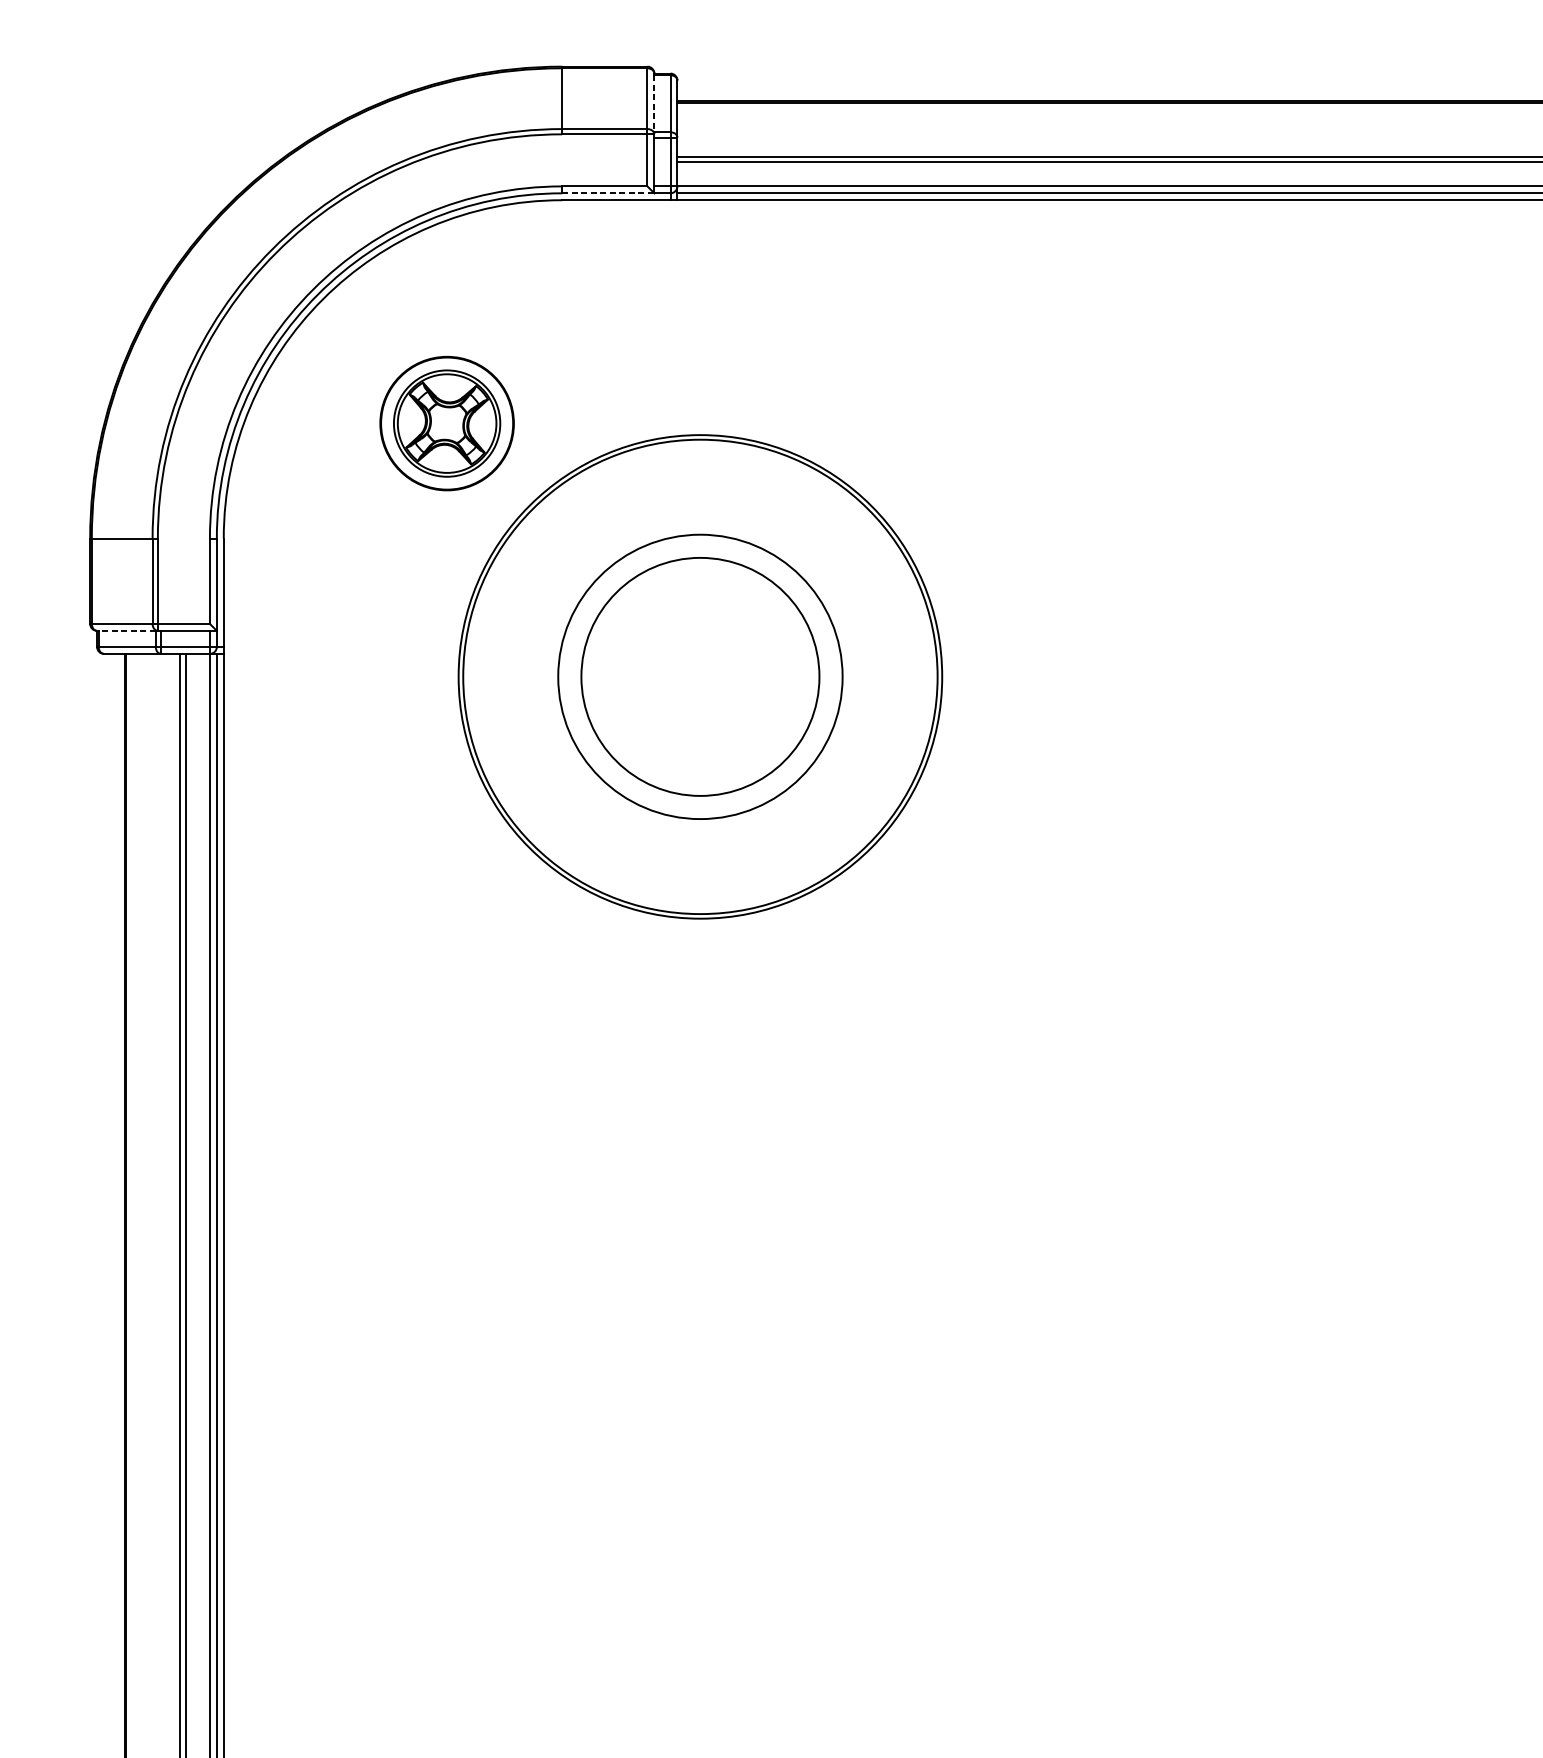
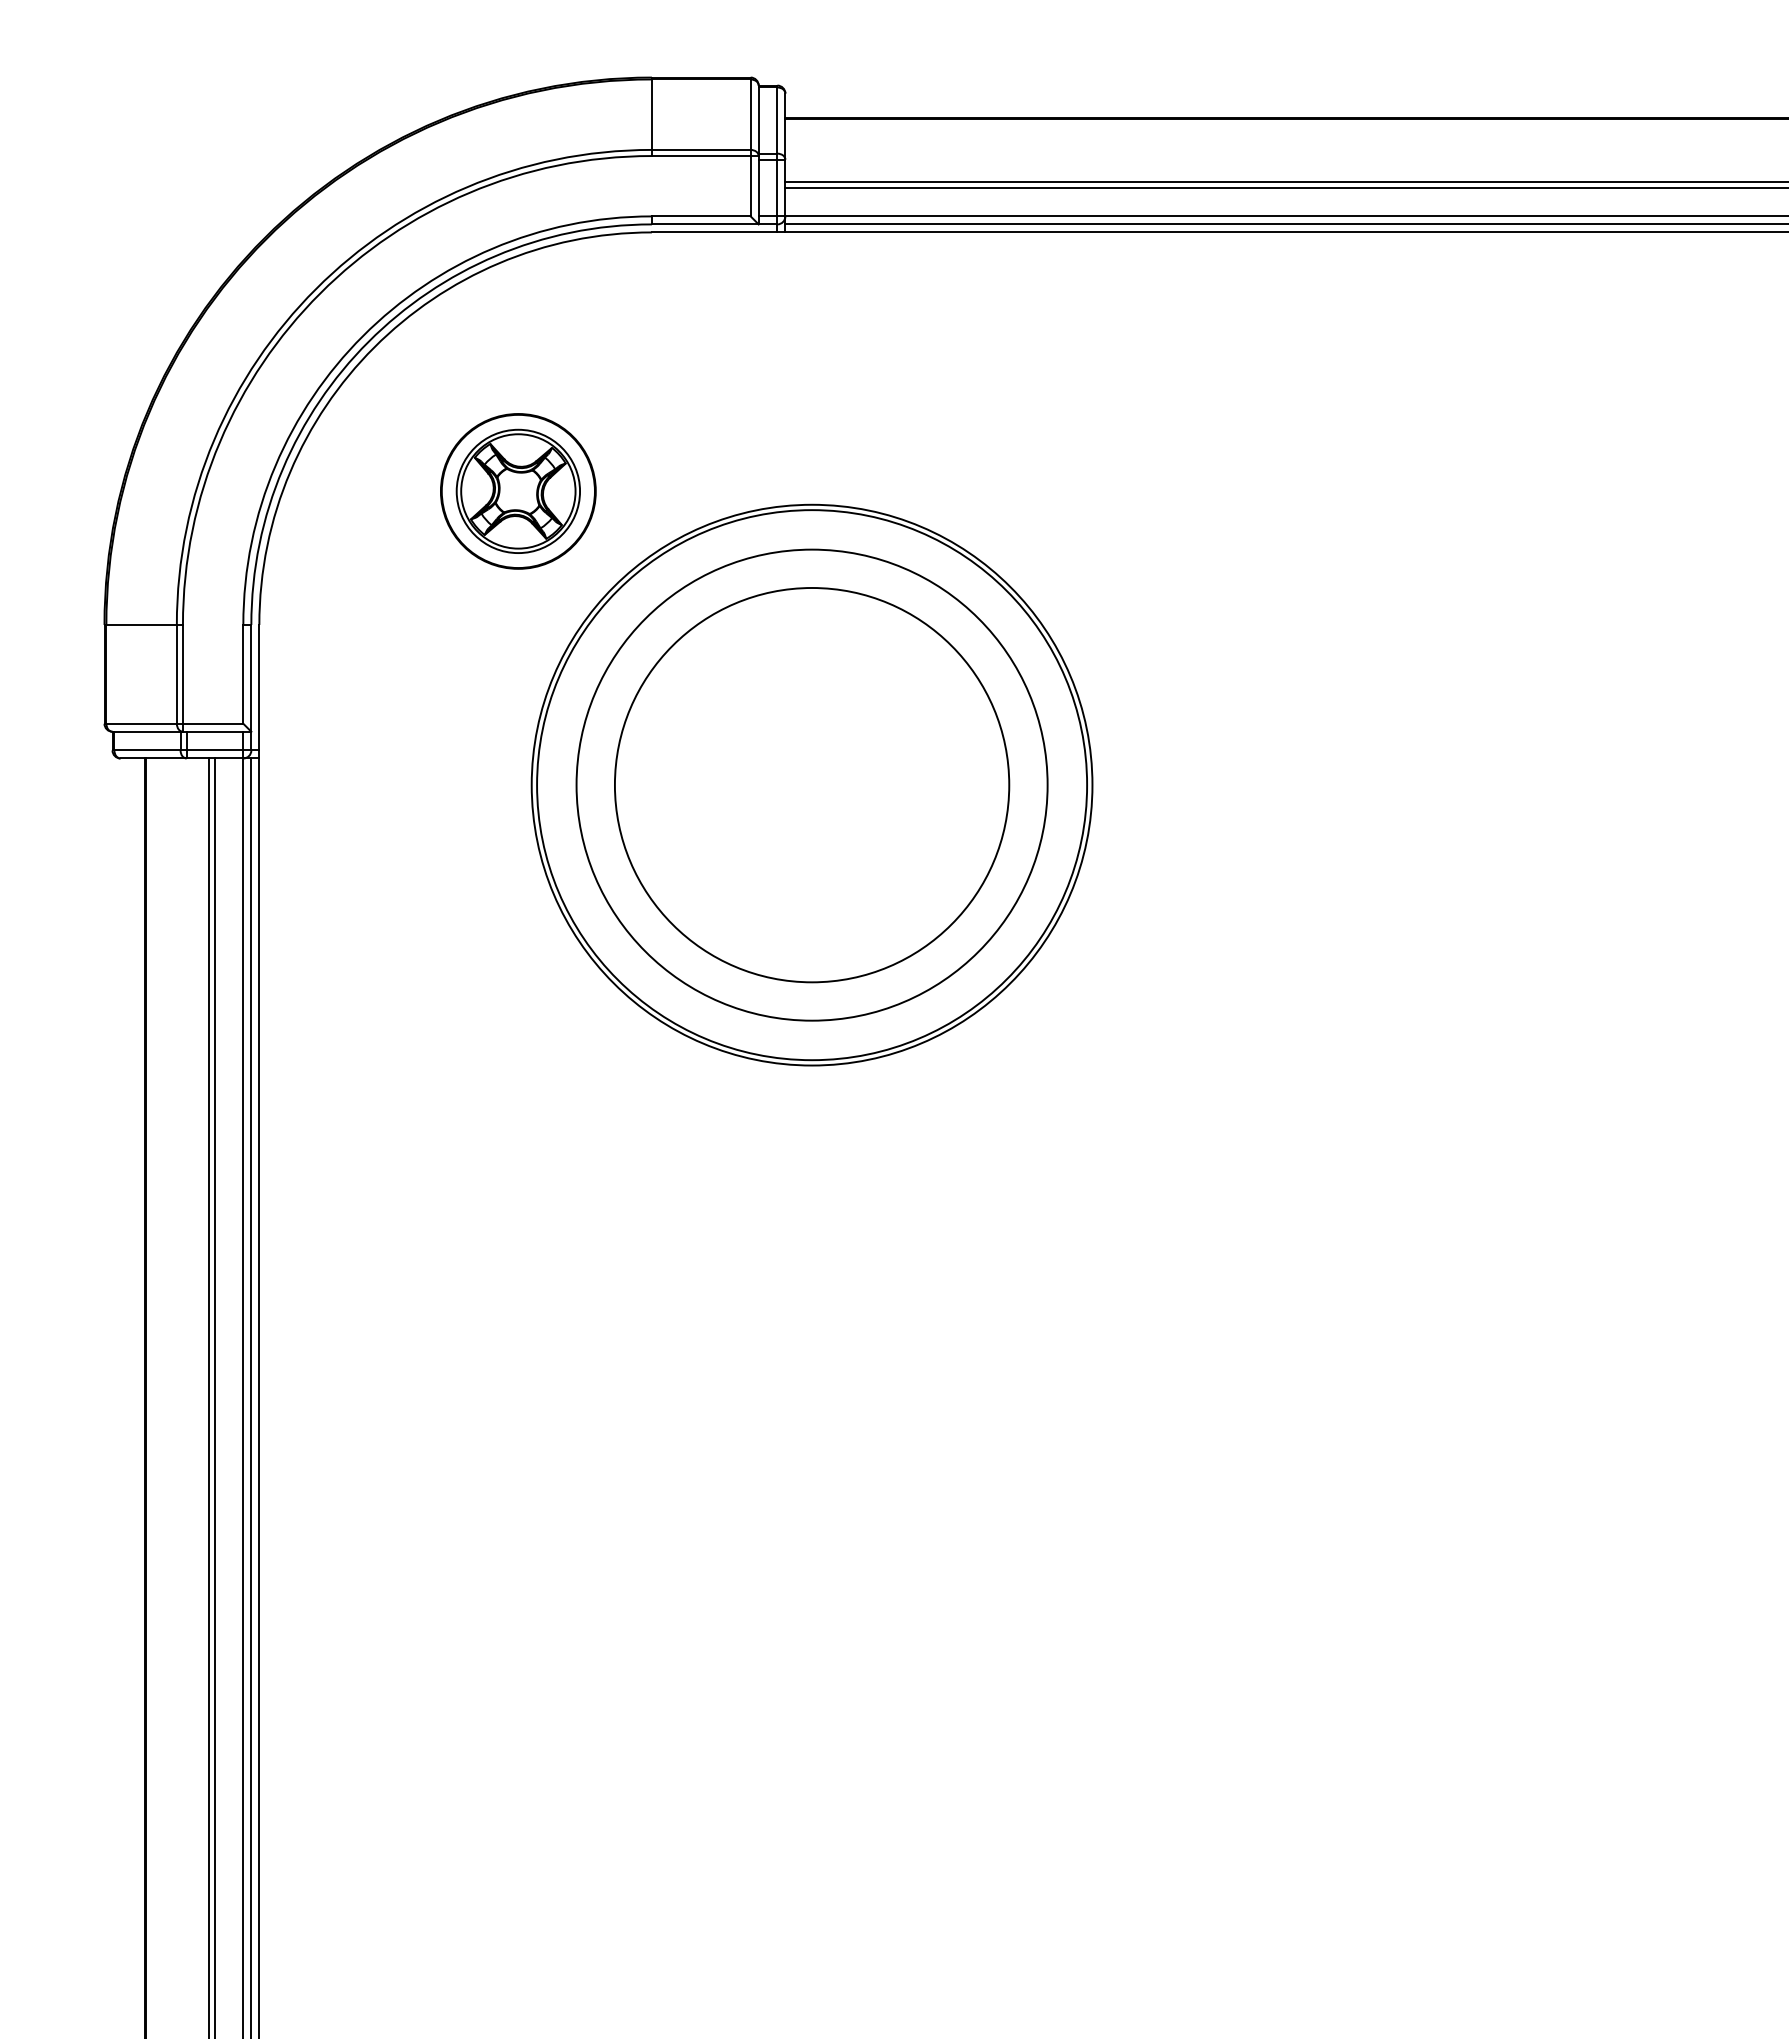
line: (654, 104) -> (758, 121), dashed -> solid
line: (608, 193) -> (705, 224), dashed -> solid
line: (127, 630) -> (147, 731), dashed -> solid
circle: (699, 676) -> (811, 784), size x1.43
circle: (699, 677) -> (811, 785), size x1.43

